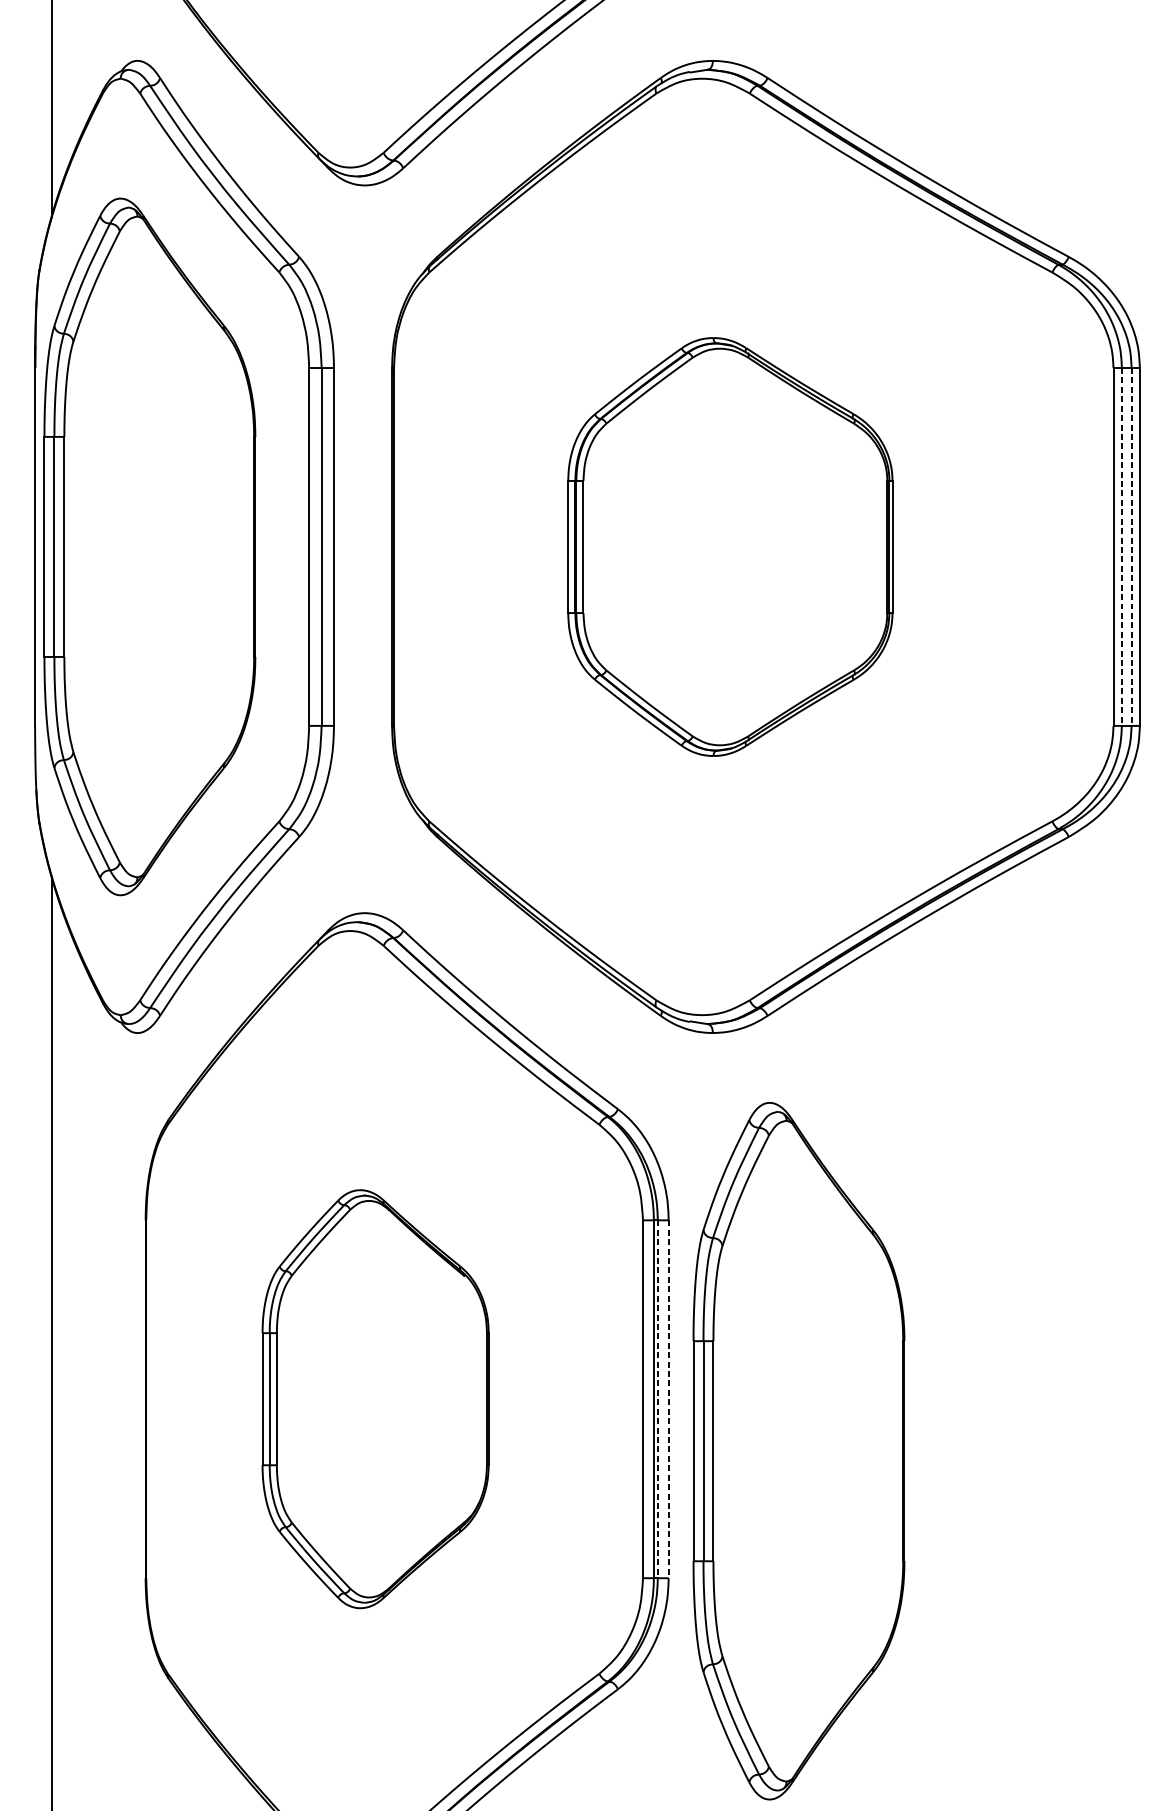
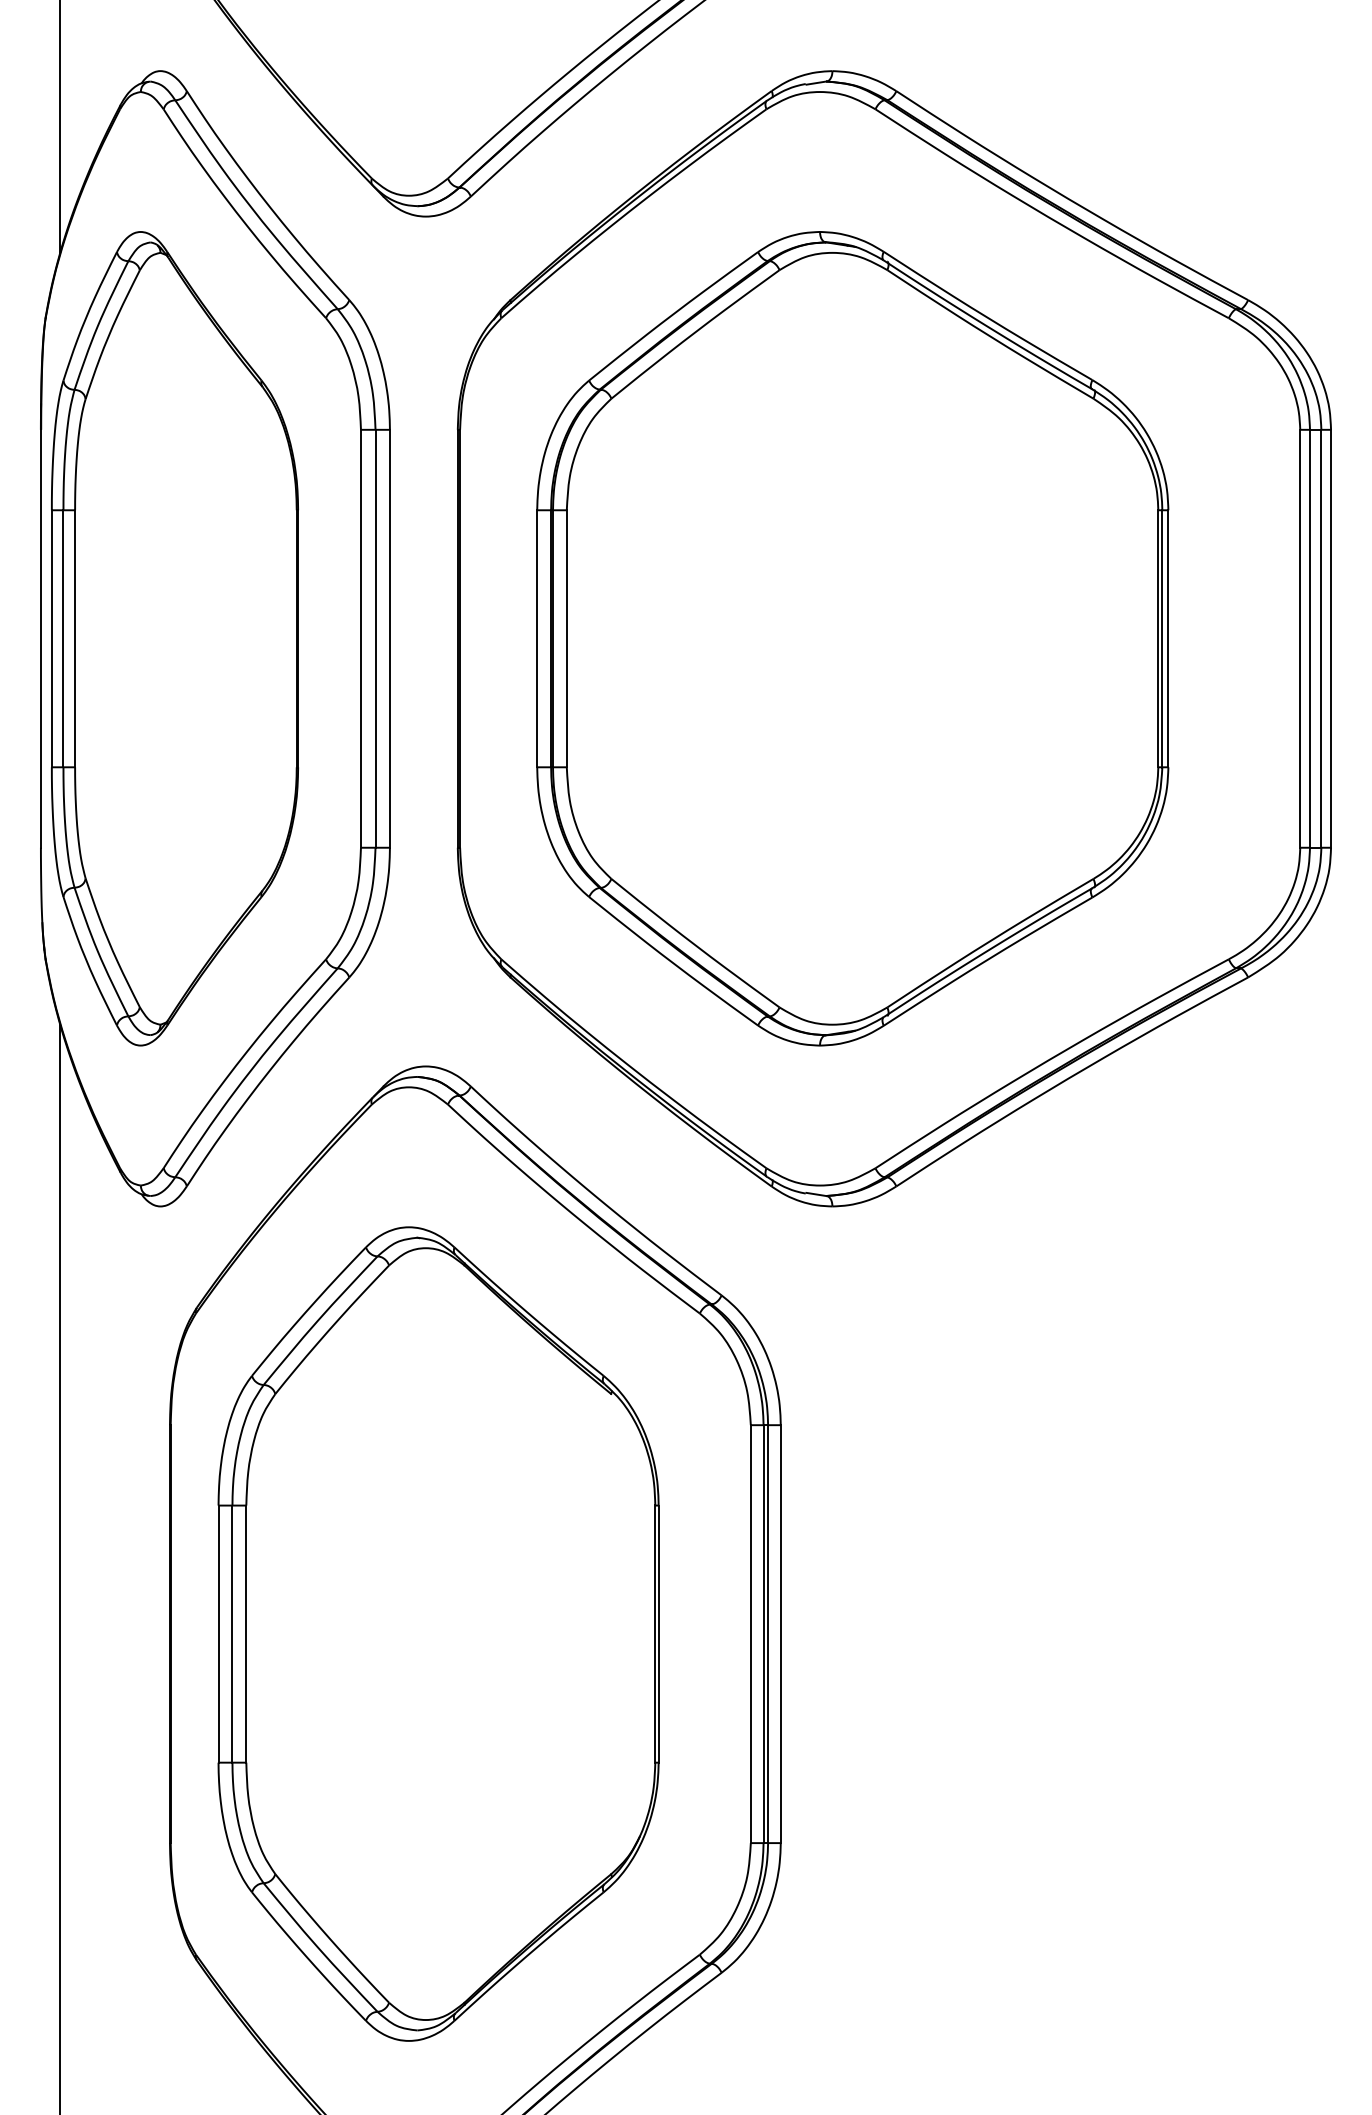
part: (730, 546) -> (852, 638), size x1.67
line: (1122, 546) -> (1310, 638), dashed -> solid
line: (1131, 546) -> (1321, 638), dashed -> solid
part: (375, 1398) -> (438, 1633), size x1.67
line: (658, 1399) -> (768, 1634), dashed -> solid
line: (668, 1399) -> (780, 1634), dashed -> solid
part: (798, 1450) -> (932, 1694), removed

